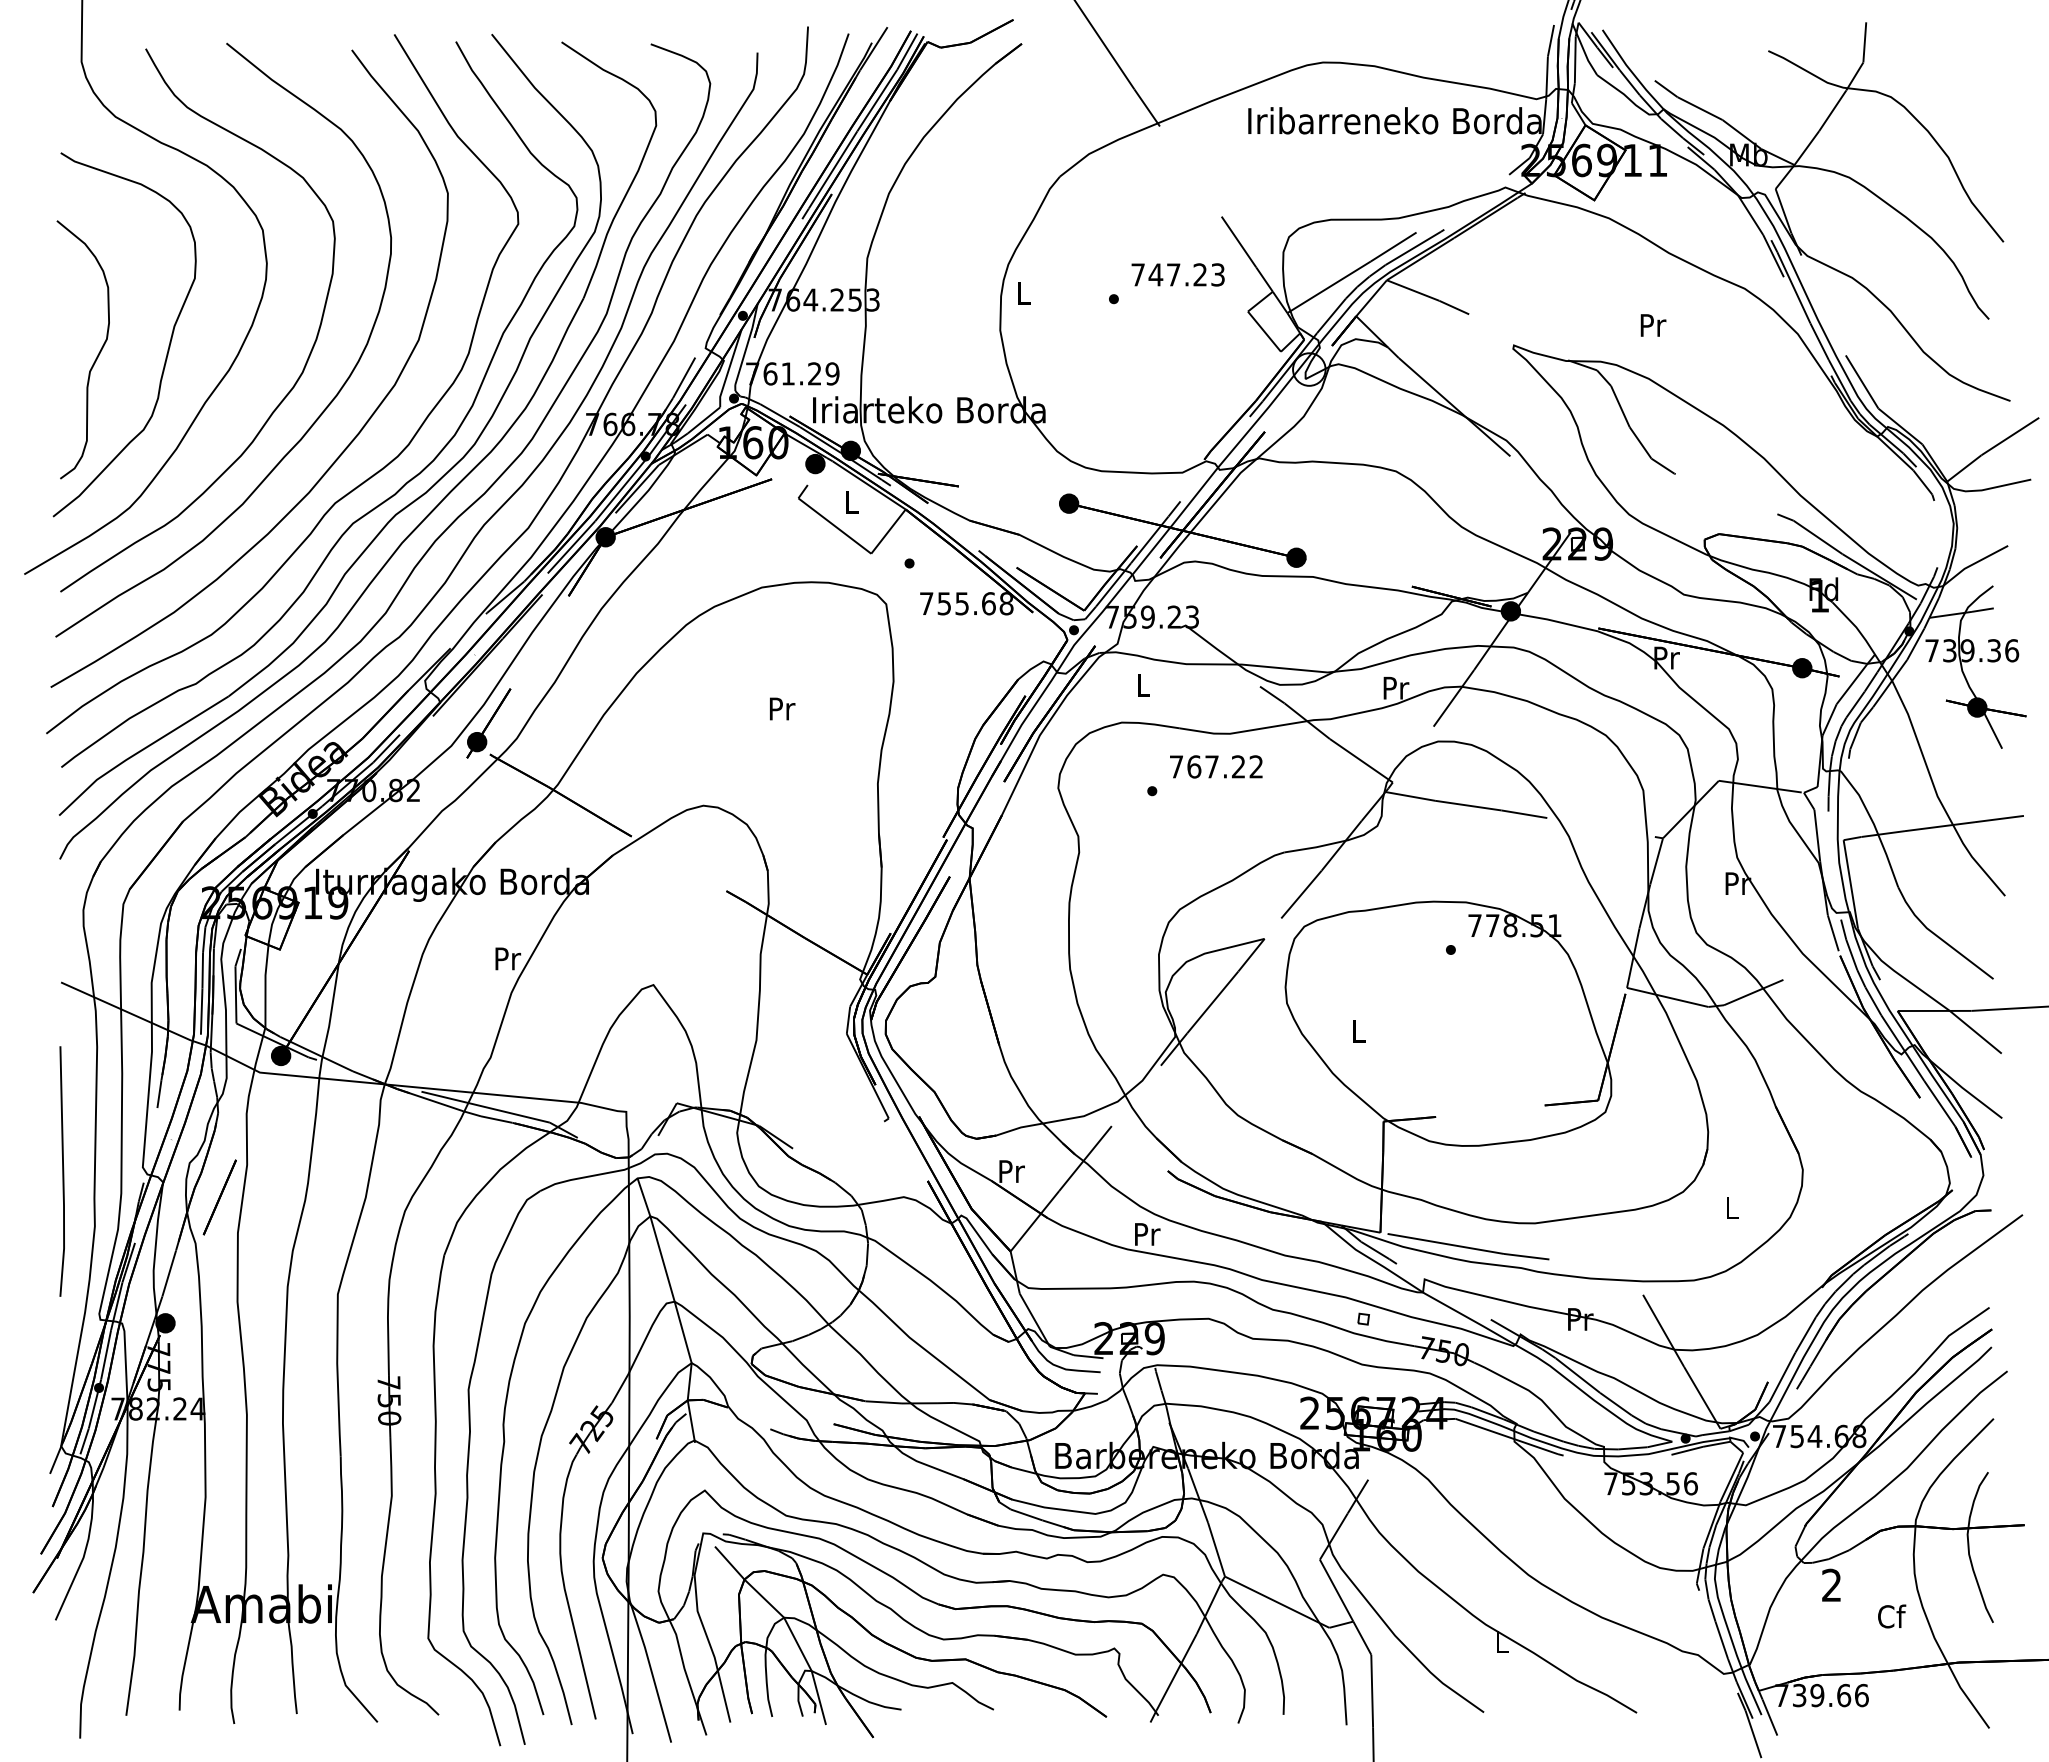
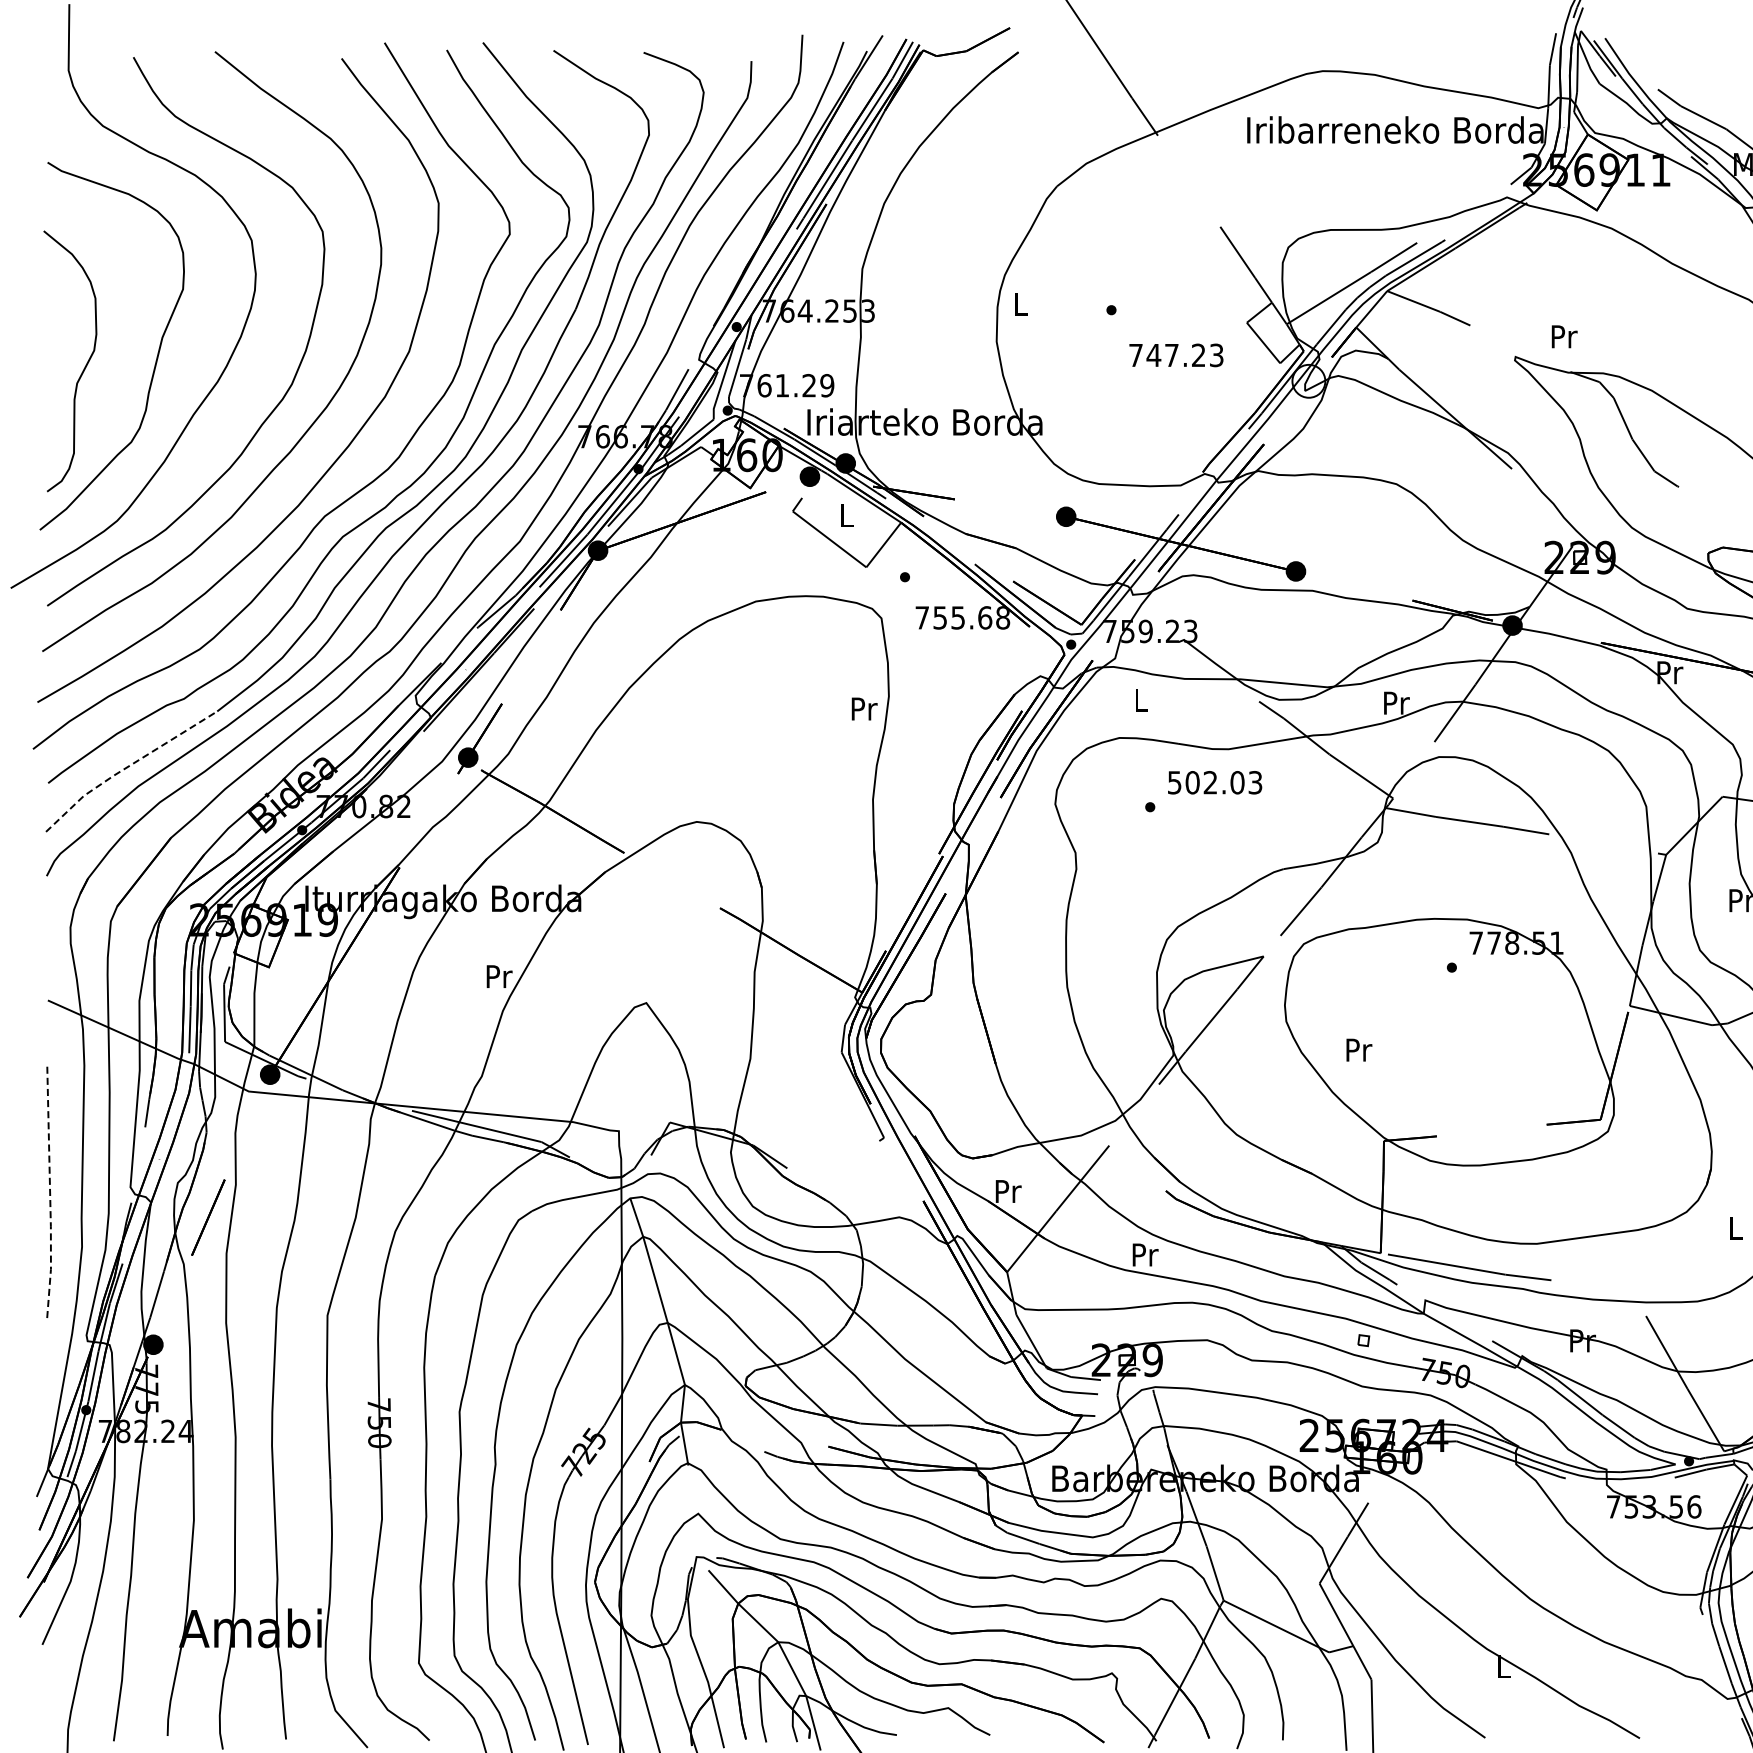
text: (1177, 274) -> (1175, 354), moved
text: (1653, 325) -> (1564, 336), moved
text: (782, 708) -> (864, 708), moved
line: (139, 751) -> (127, 767), solid -> dashed
text: (1216, 766) -> (1215, 782), 767.22 -> 502.03
text: (1359, 1031) -> (1359, 1050), L -> Pr
line: (63, 1172) -> (50, 1192), solid -> dashed

